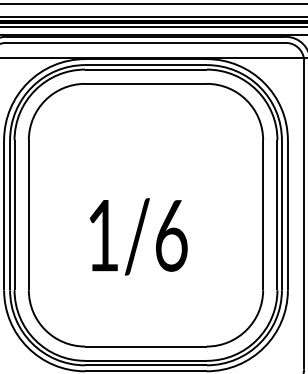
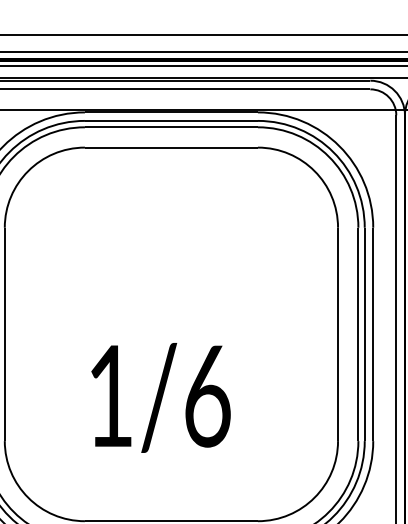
text: (138, 236) -> (160, 397), moved

